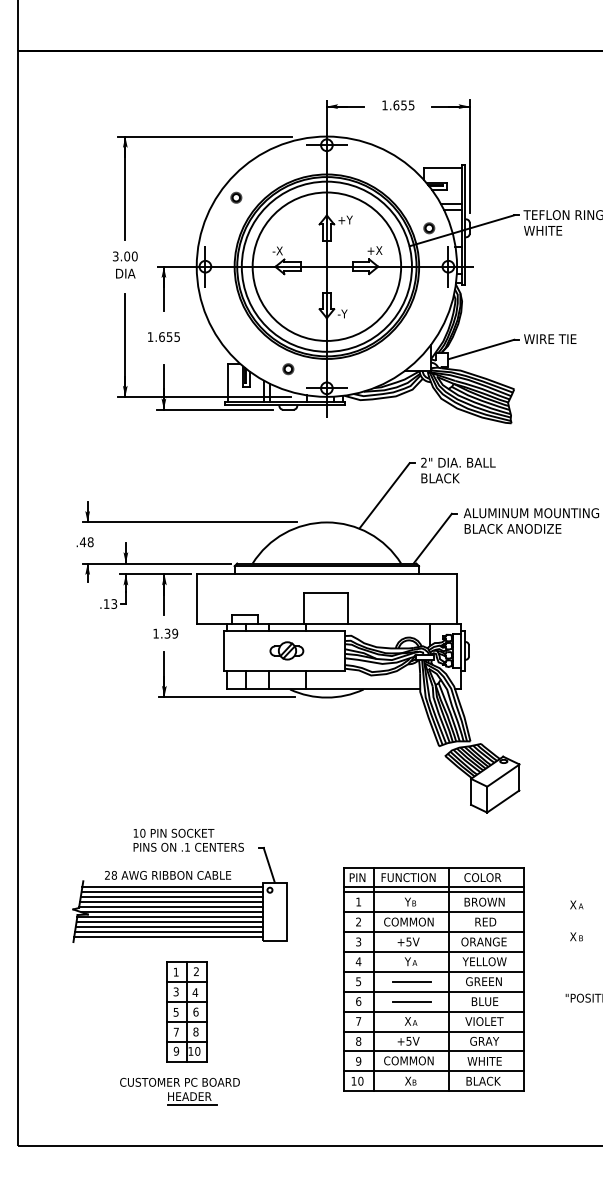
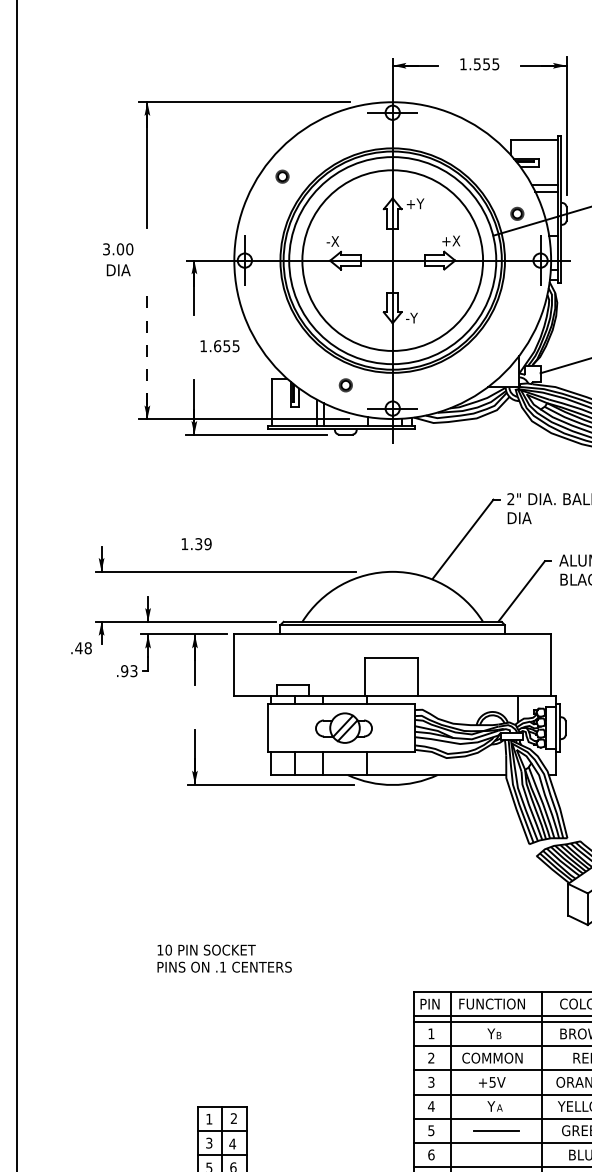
text: (396, 105) -> (477, 64), 1.655 -> 1.555
text: (124, 264) -> (117, 259), moved
text: (163, 336) -> (219, 345), moved
line: (125, 339) -> (147, 349), solid -> dashed
text: (440, 478) -> (530, 518), BLACK -> DIA
text: (84, 542) -> (80, 648), moved
text: (106, 603) -> (124, 670), .13 -> .93
text: (165, 633) -> (196, 543), moved
part: (286, 650) -> (343, 727), size x1.4
part: (179, 894) -> (213, 1024), removed
line: (411, 1001) -> (495, 1154), removed

